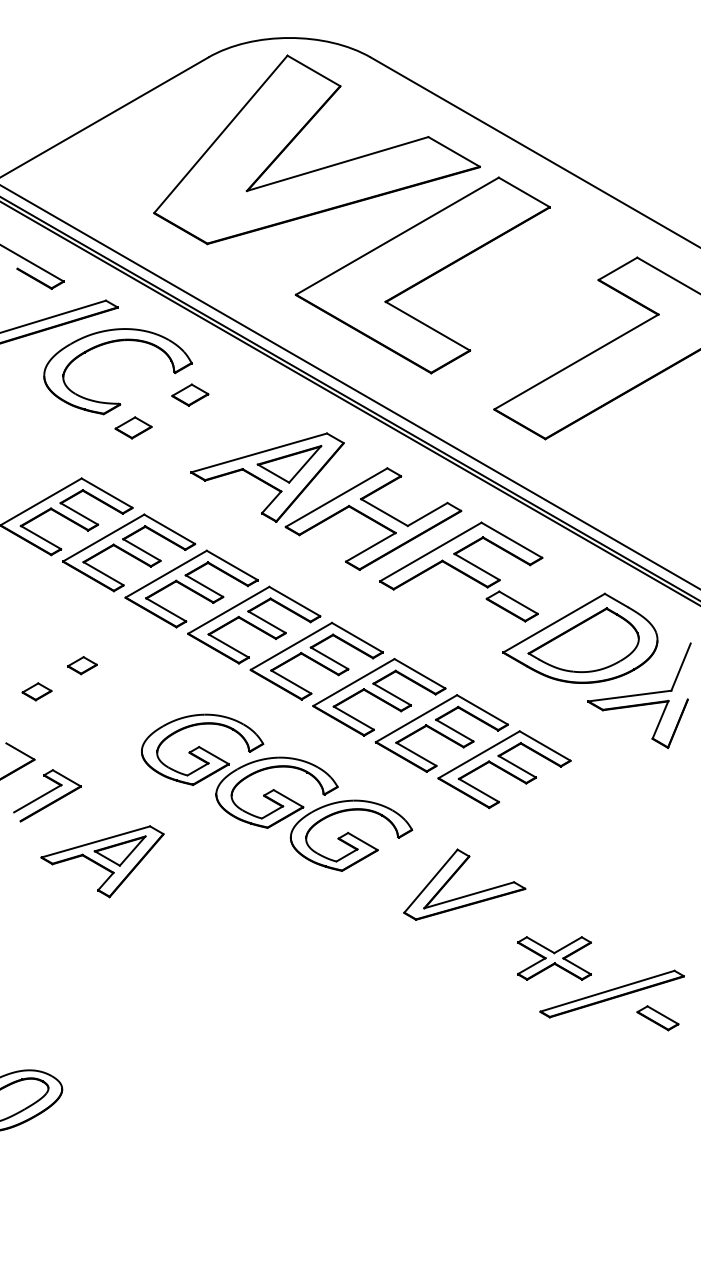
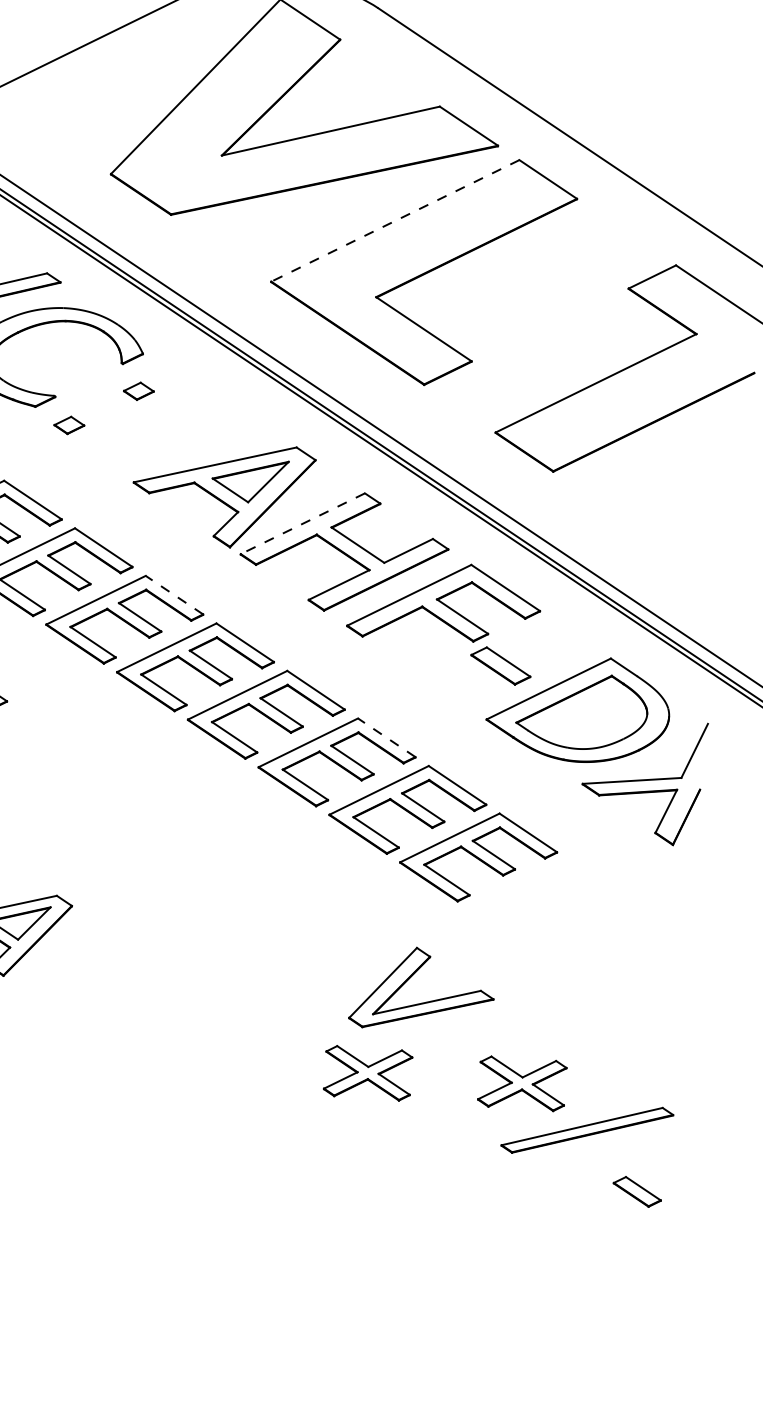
line: (397, 236) -> (395, 221), solid -> dashed
part: (190, 394) -> (139, 390), size x0.7
part: (133, 427) -> (69, 424), size x0.7
line: (336, 497) -> (302, 523), solid -> dashed
line: (231, 565) -> (173, 595), solid -> dashed
line: (419, 673) -> (386, 737), solid -> dashed
part: (277, 792) -> (209, 866), removed
part: (423, 958) -> (368, 1073), added
part: (657, 1018) -> (636, 1192), moved

